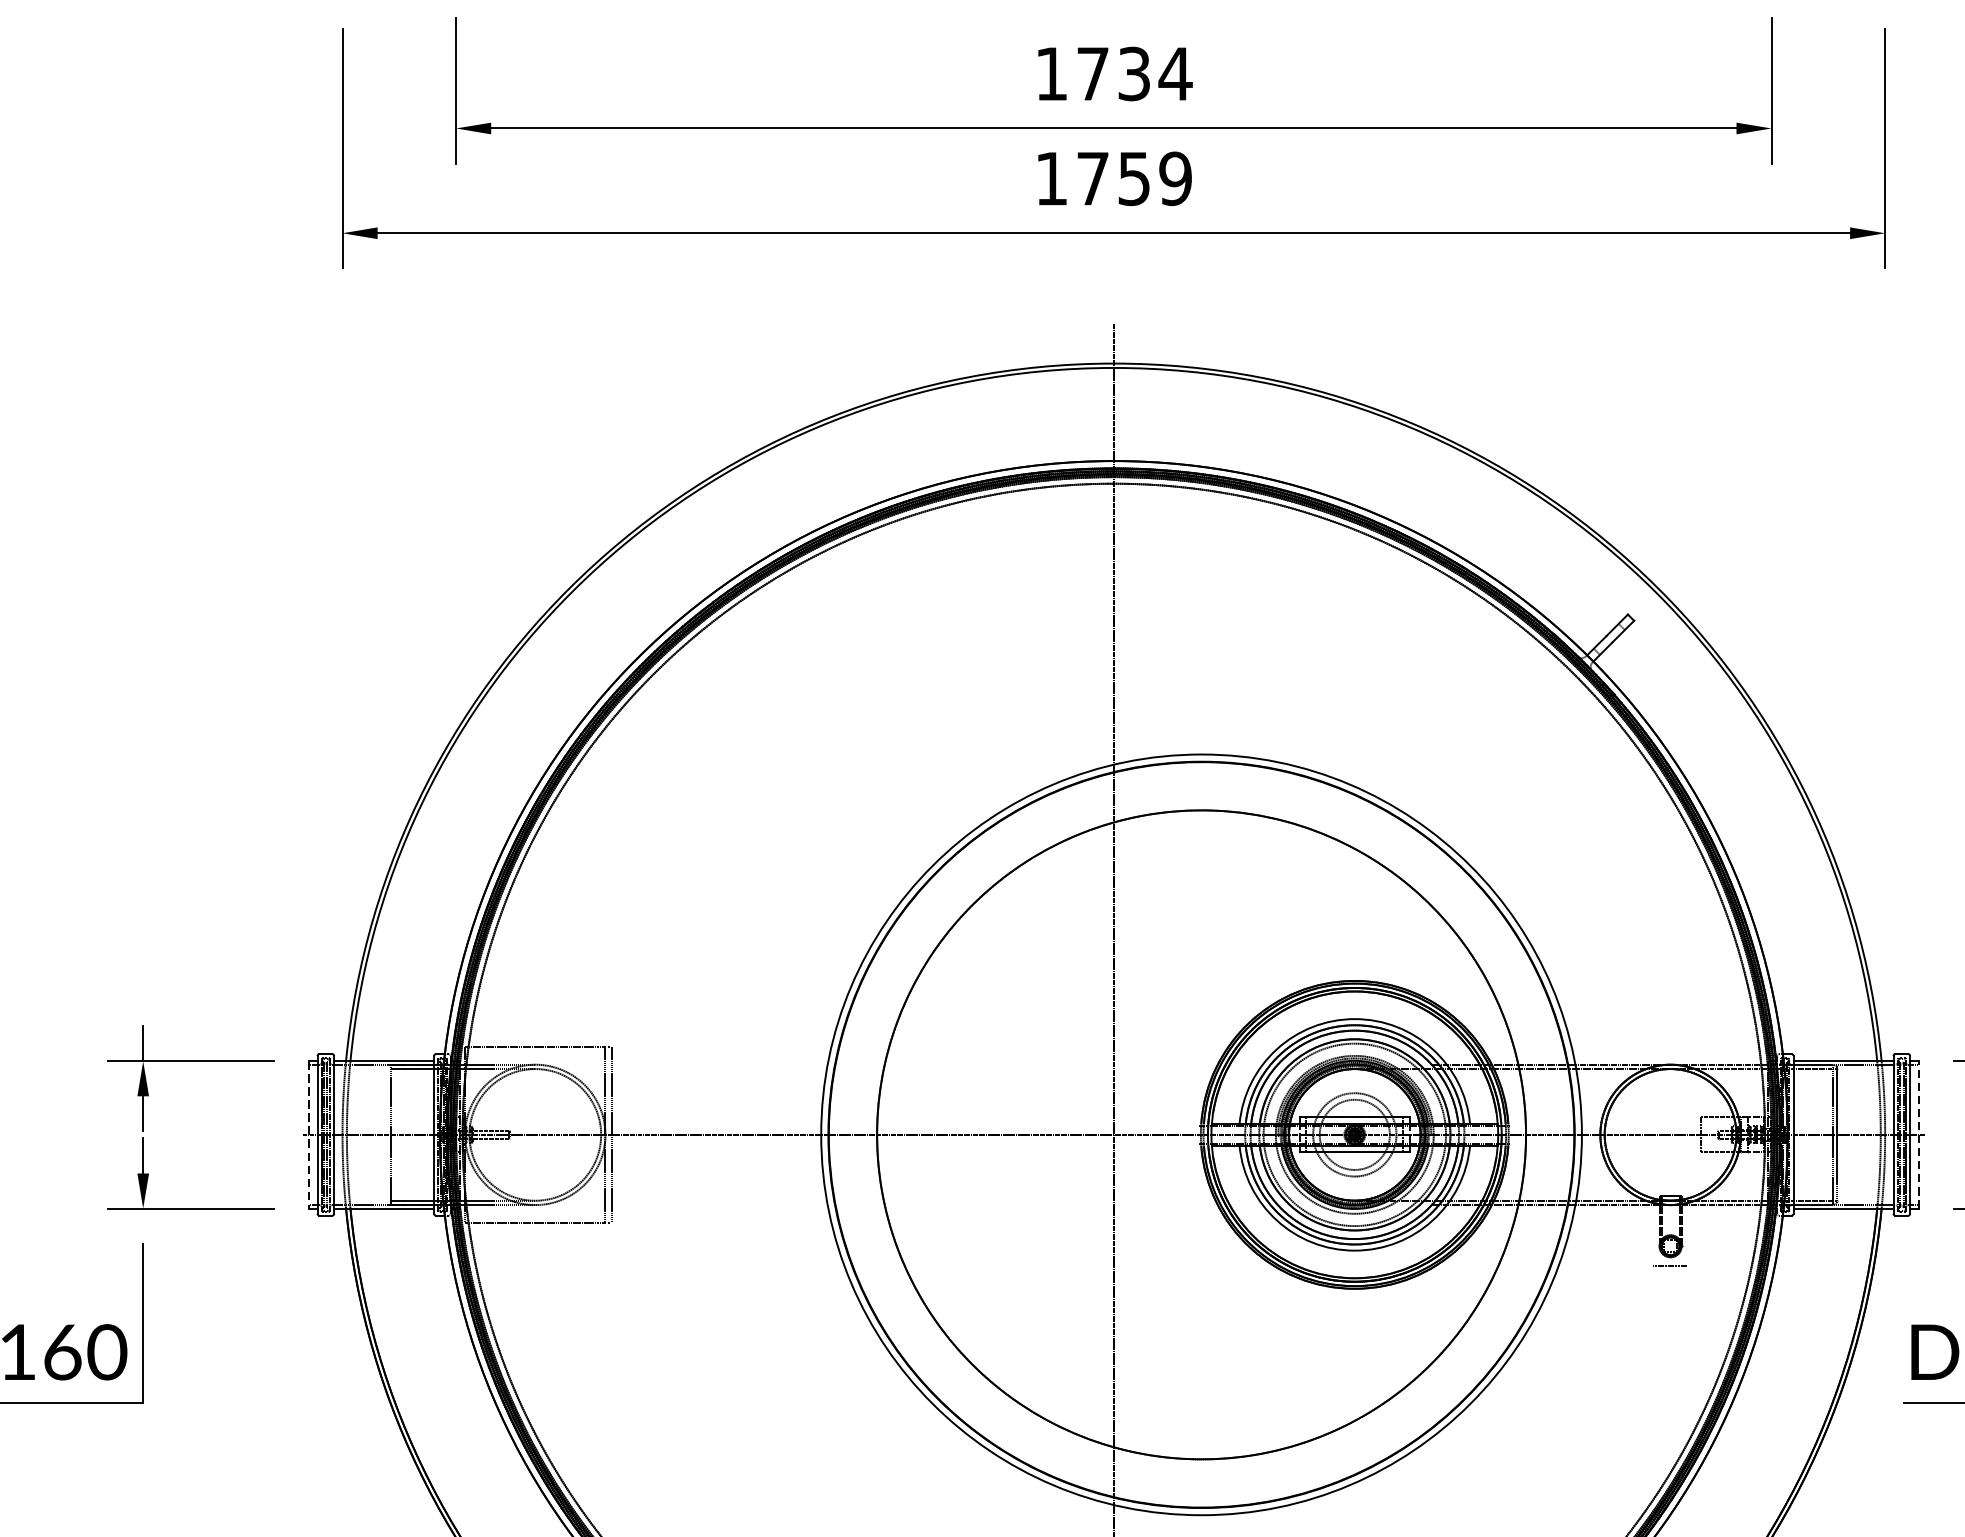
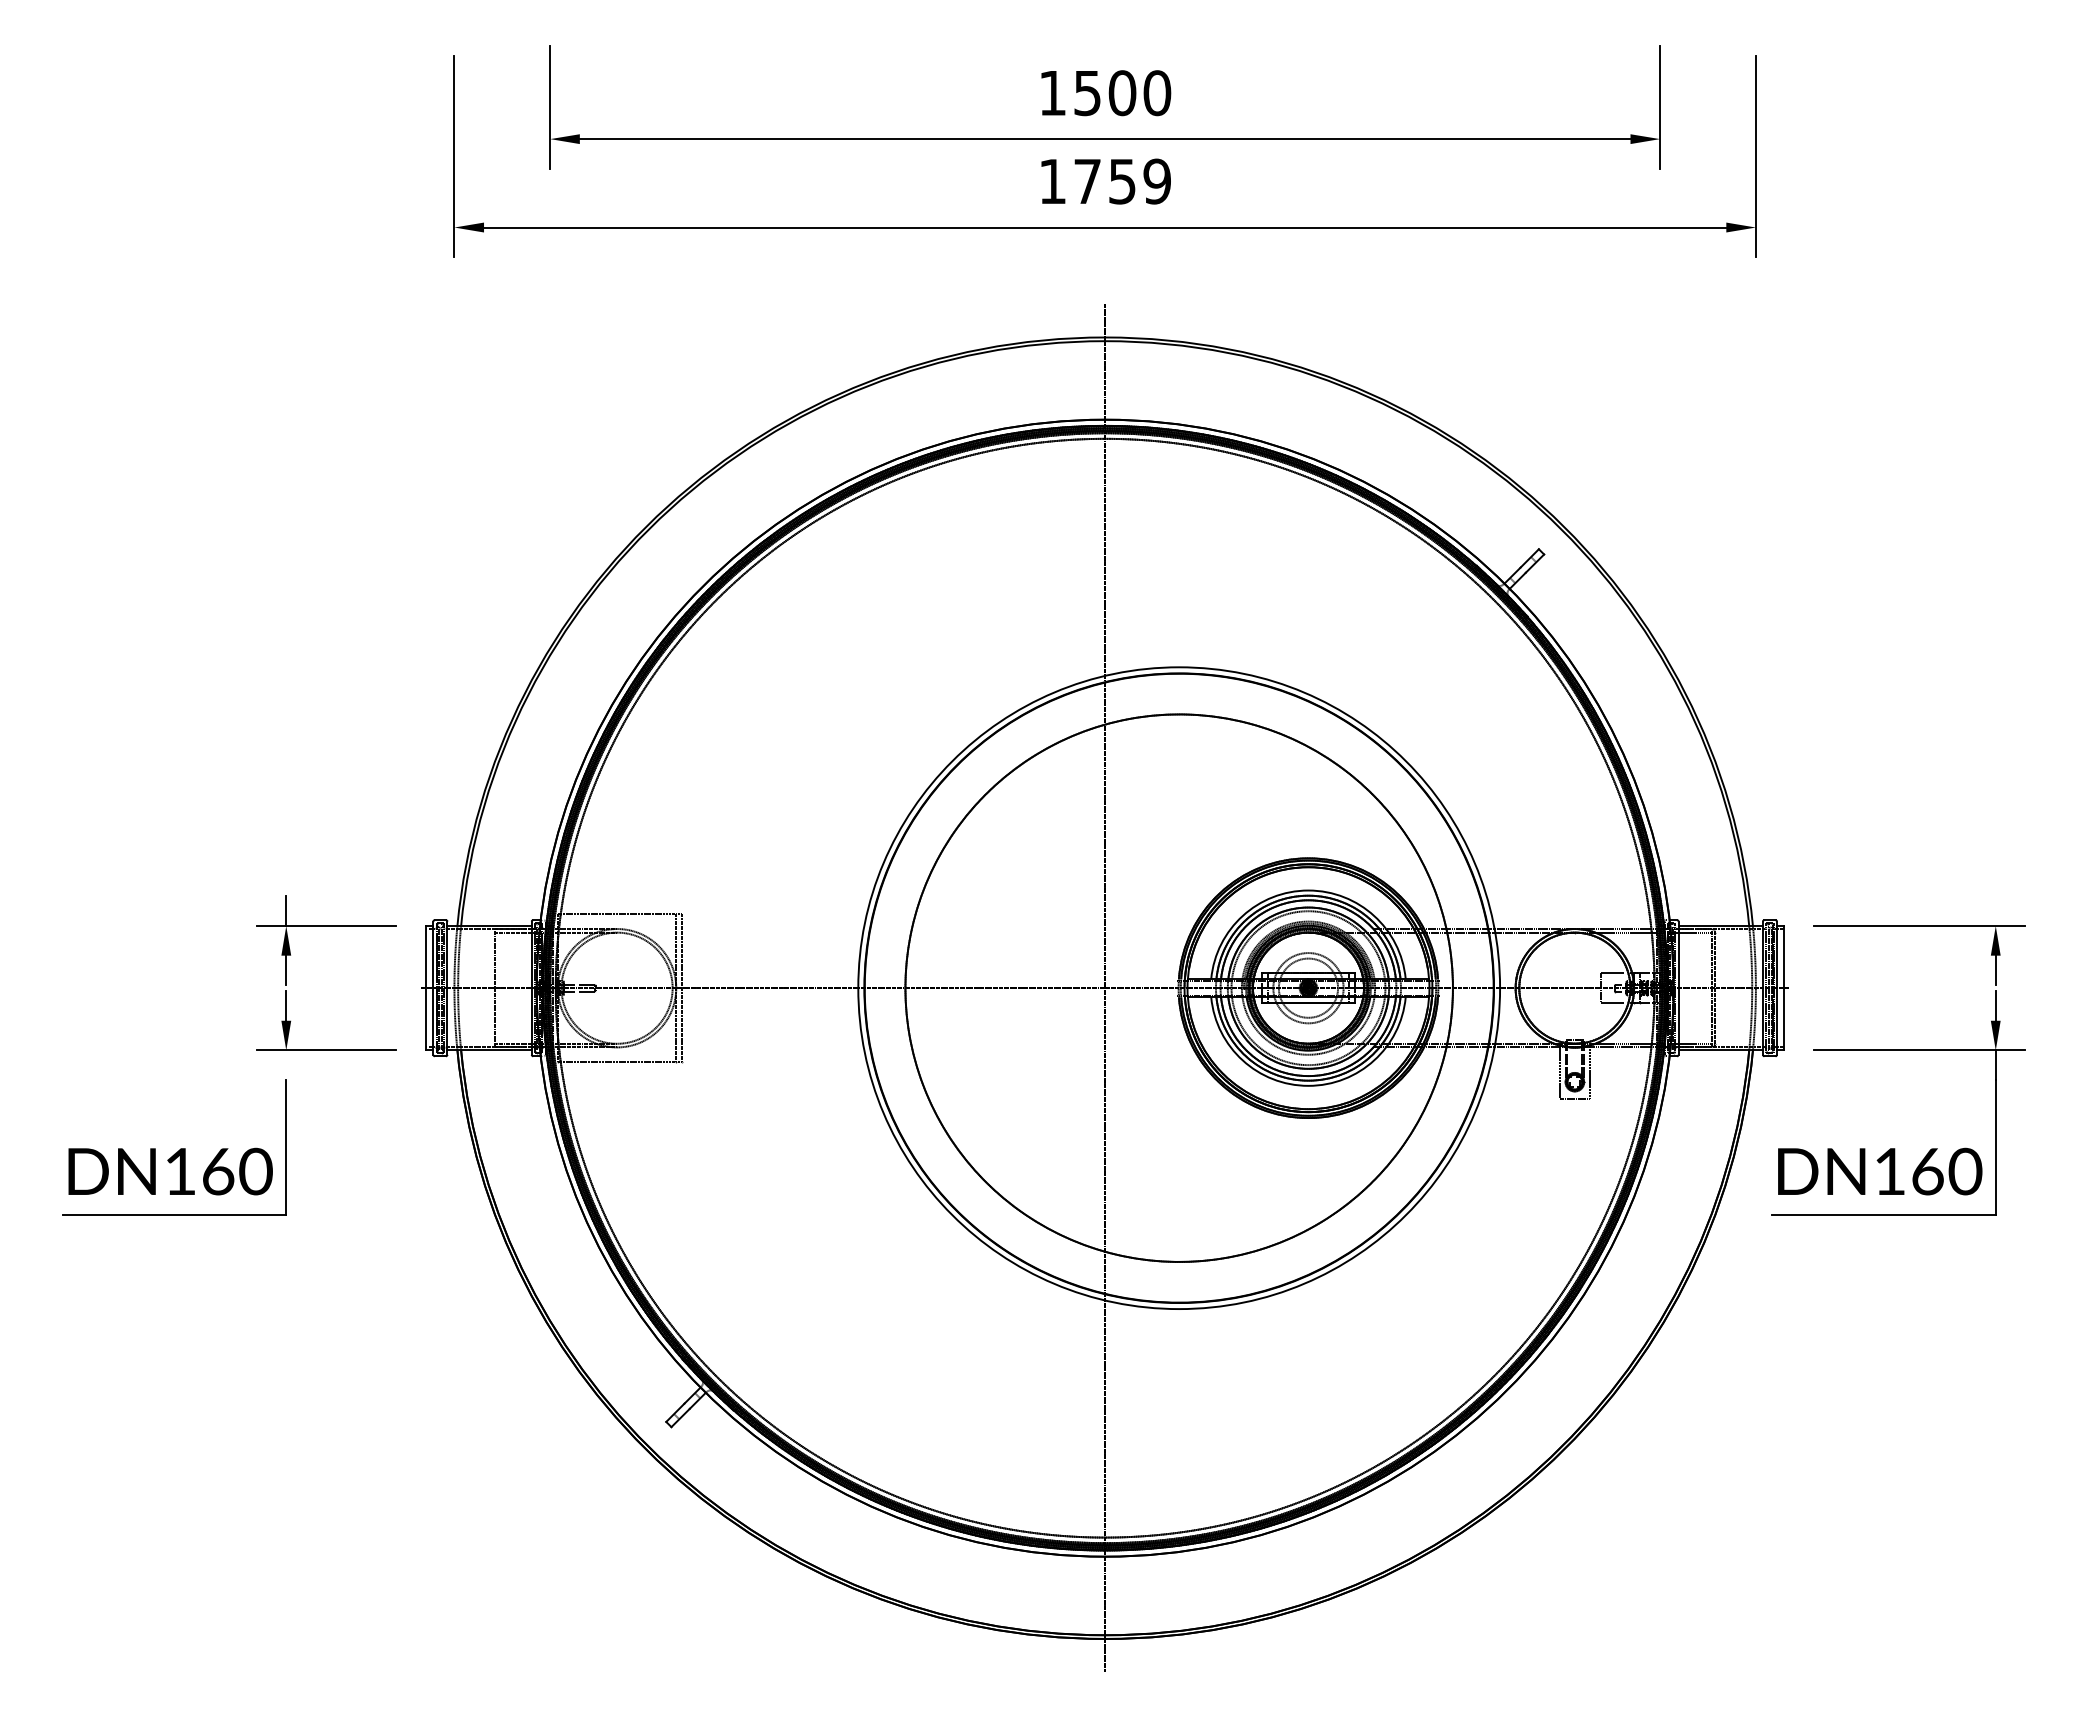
text: (1134, 74) -> (1122, 93), 1734 -> 1500
line: (1919, 1134) -> (1784, 987), dashed -> solid
line: (308, 1135) -> (425, 988), dashed -> solid
line: (1653, 1233) -> (1560, 1071), added
line: (1687, 1233) -> (1589, 1071), added

